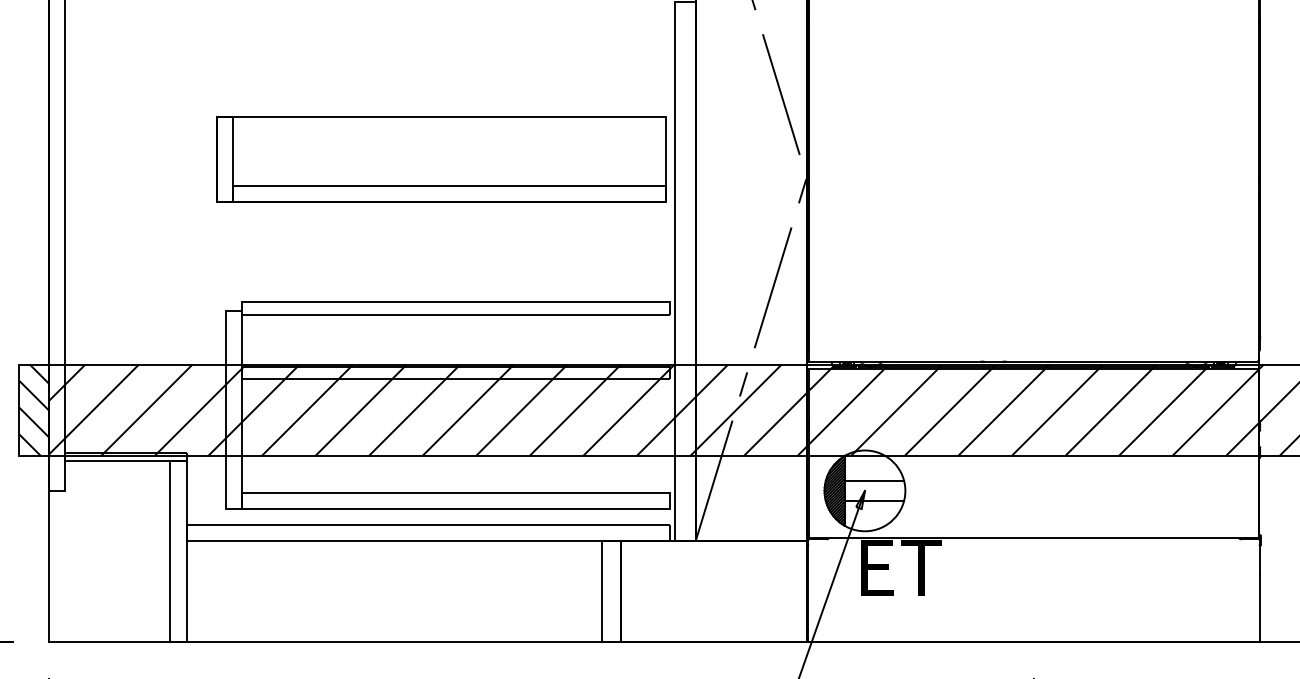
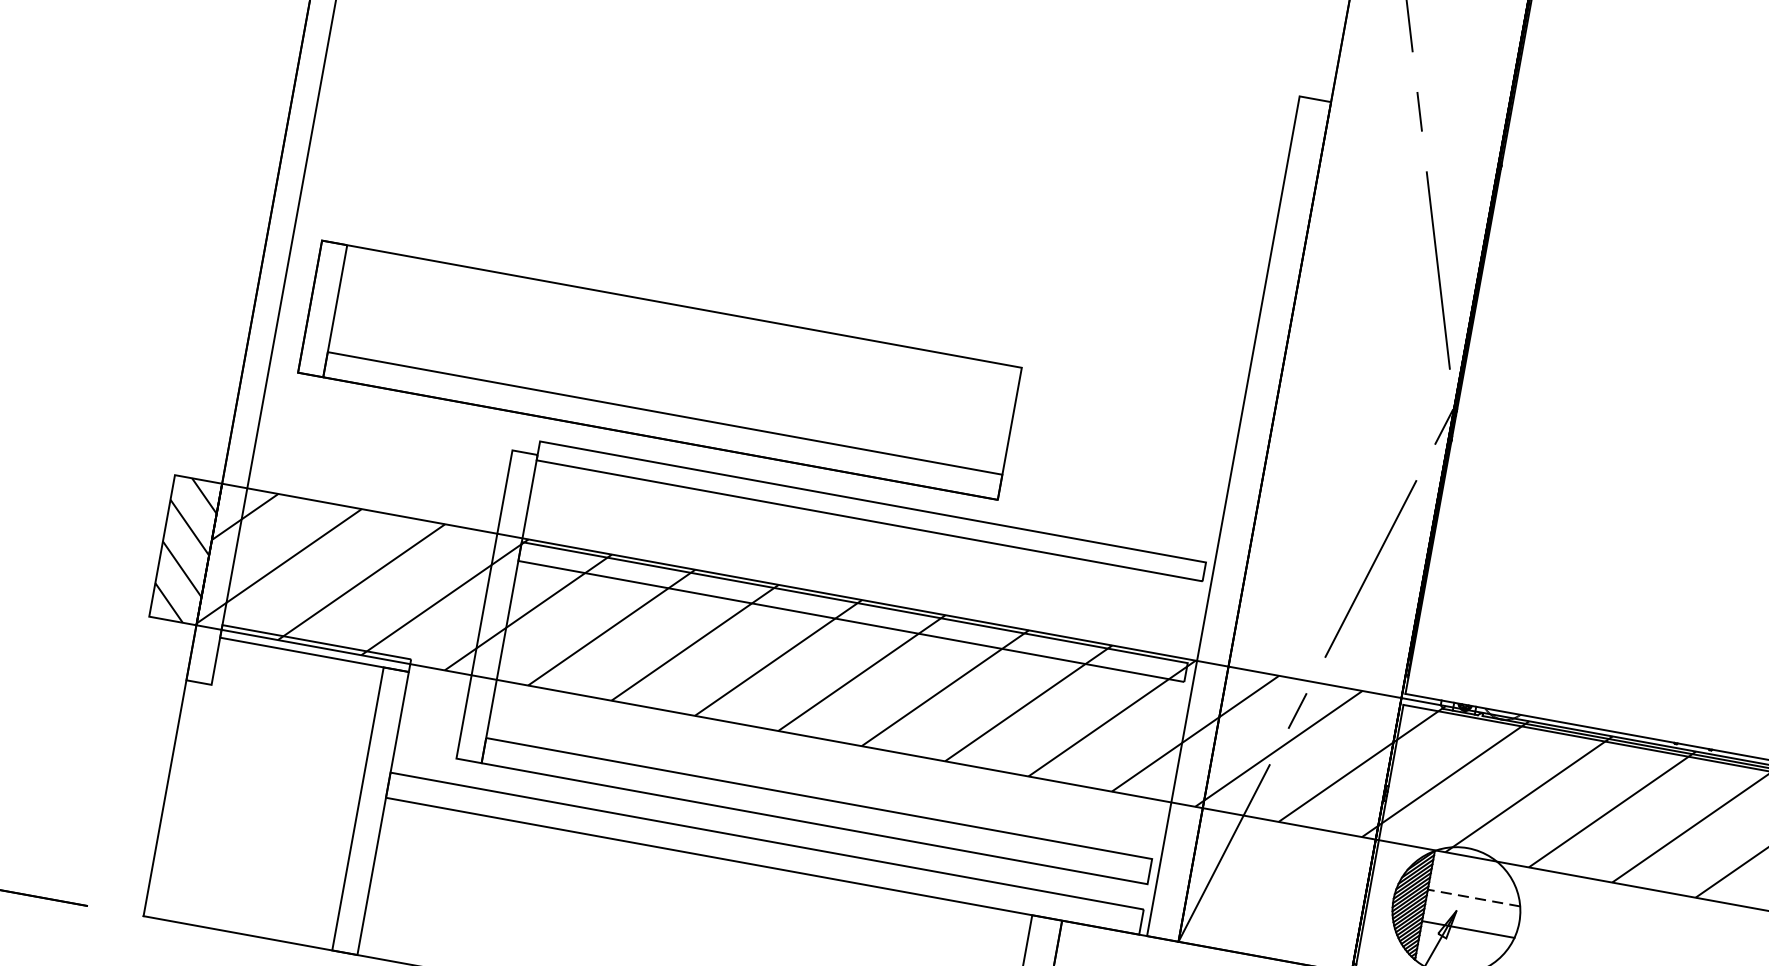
part: (441, 159) -> (659, 370), moved
line: (874, 480) -> (1474, 897), solid -> dashed

